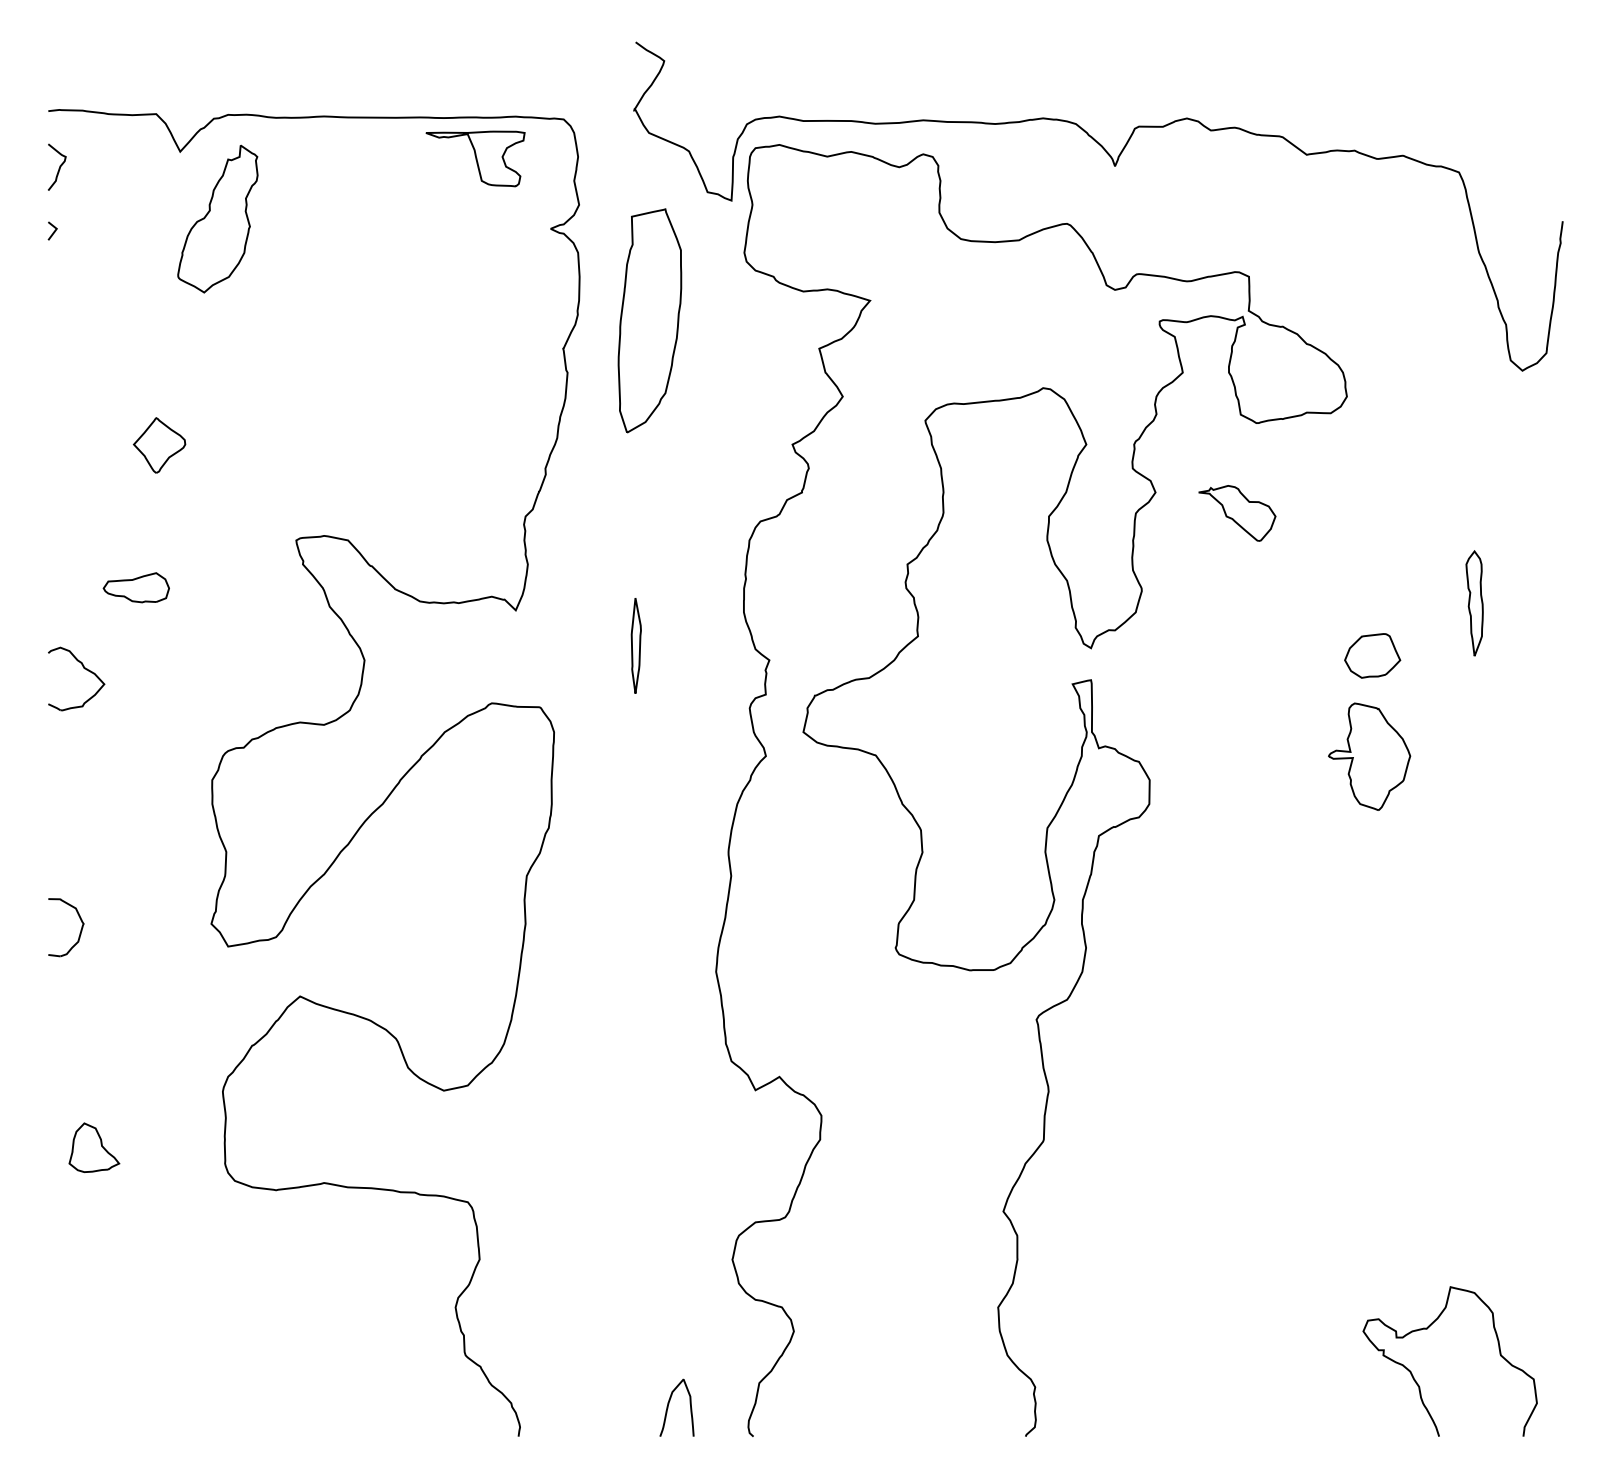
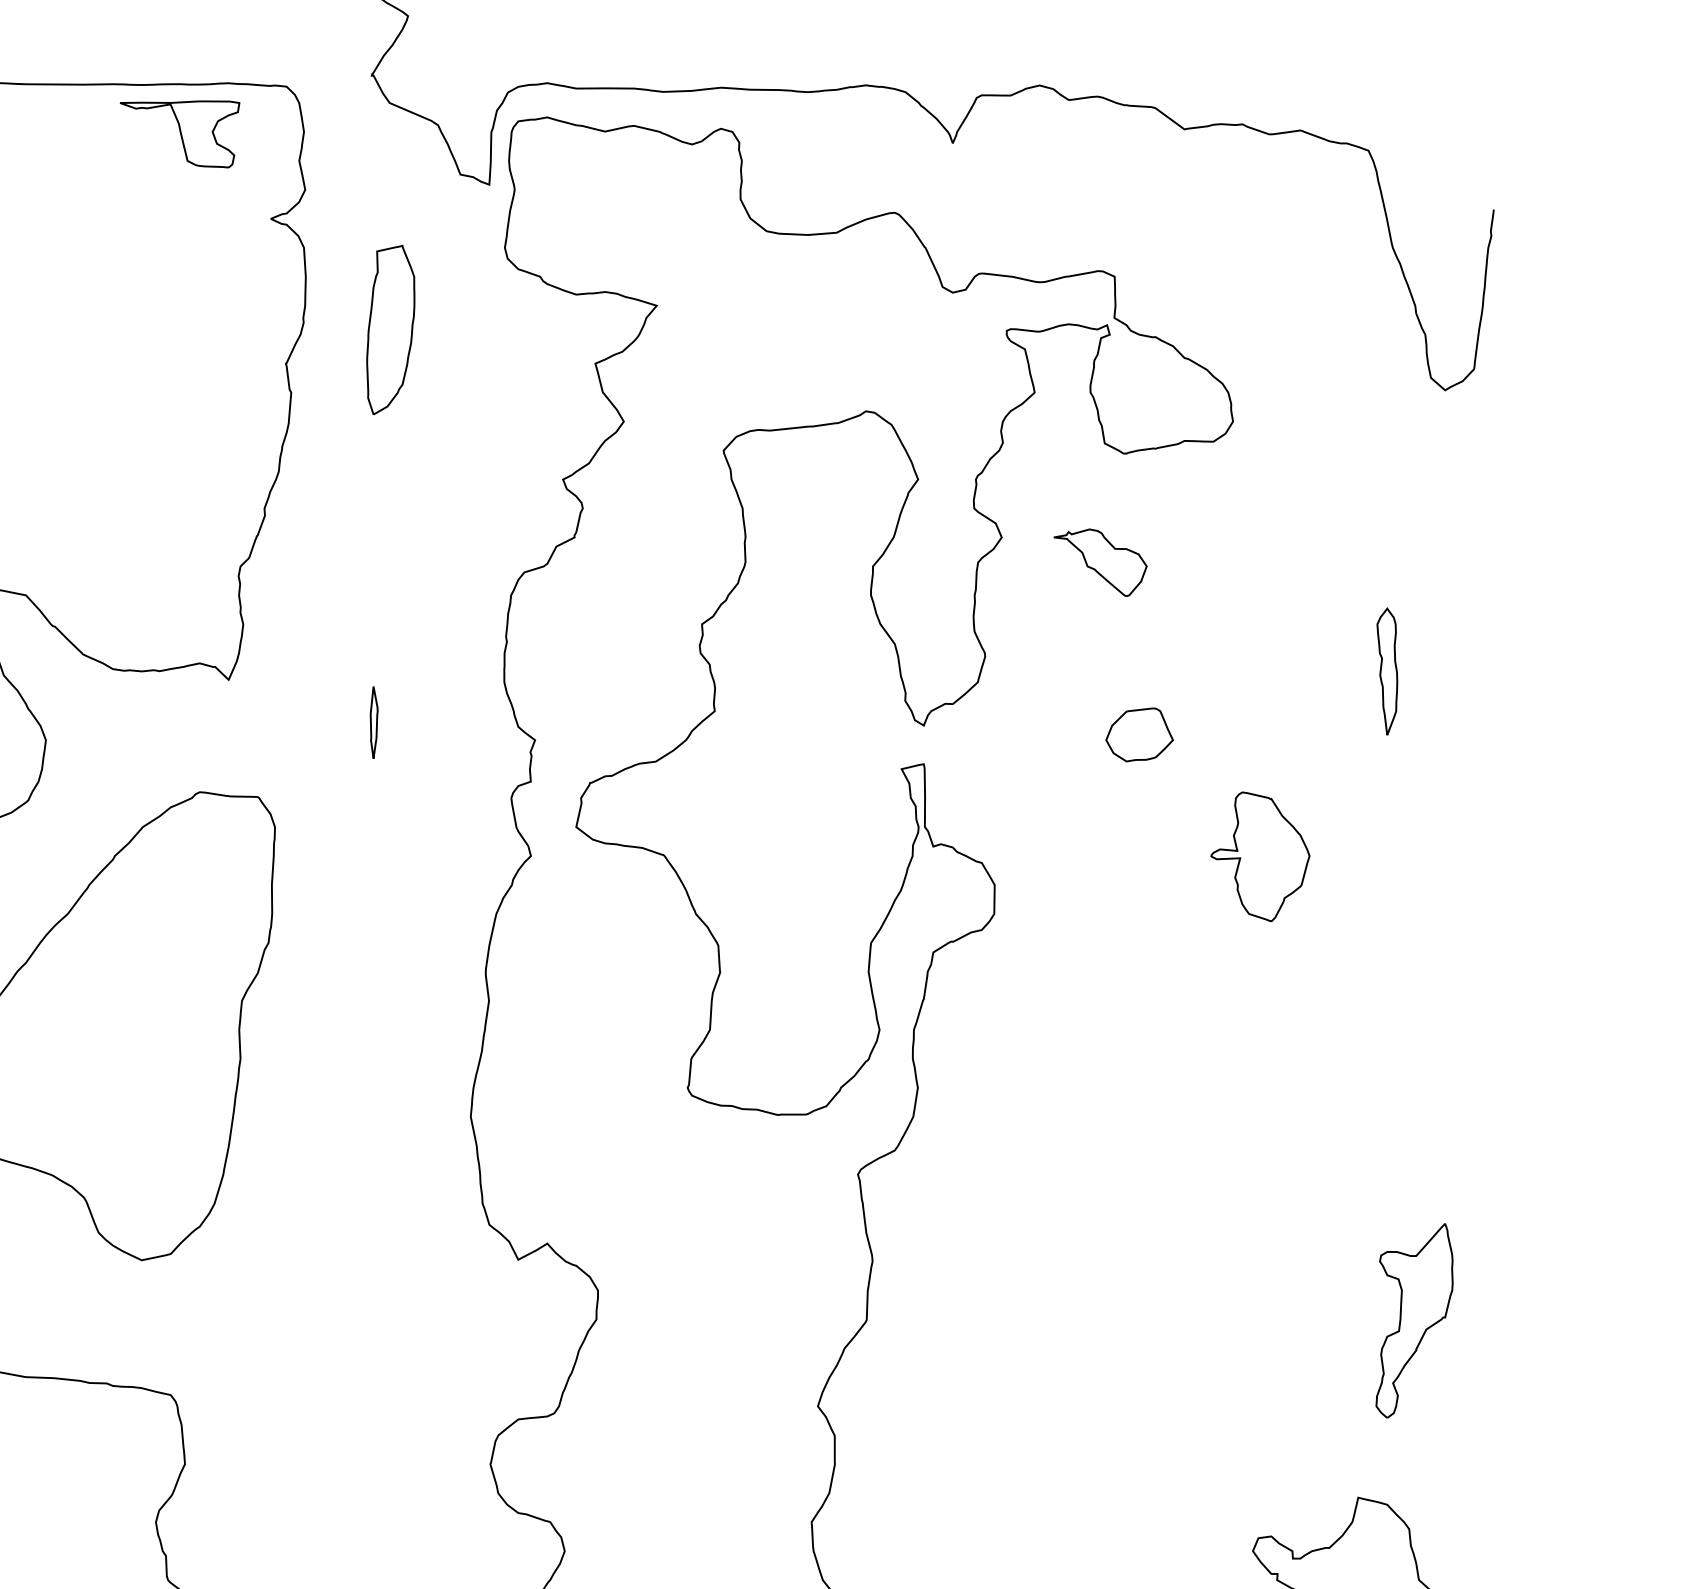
part: (649, 320) -> (390, 329), size x0.62
part: (635, 645) -> (373, 722), size x0.62
part: (1372, 655) -> (1139, 734), moved
part: (1496, 1140) -> (1413, 1320), added

